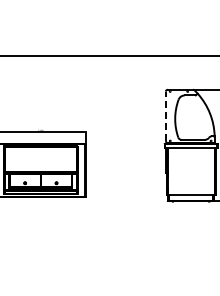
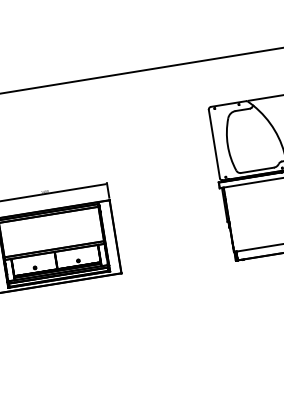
line: (165, 116) -> (213, 144), dashed -> solid

